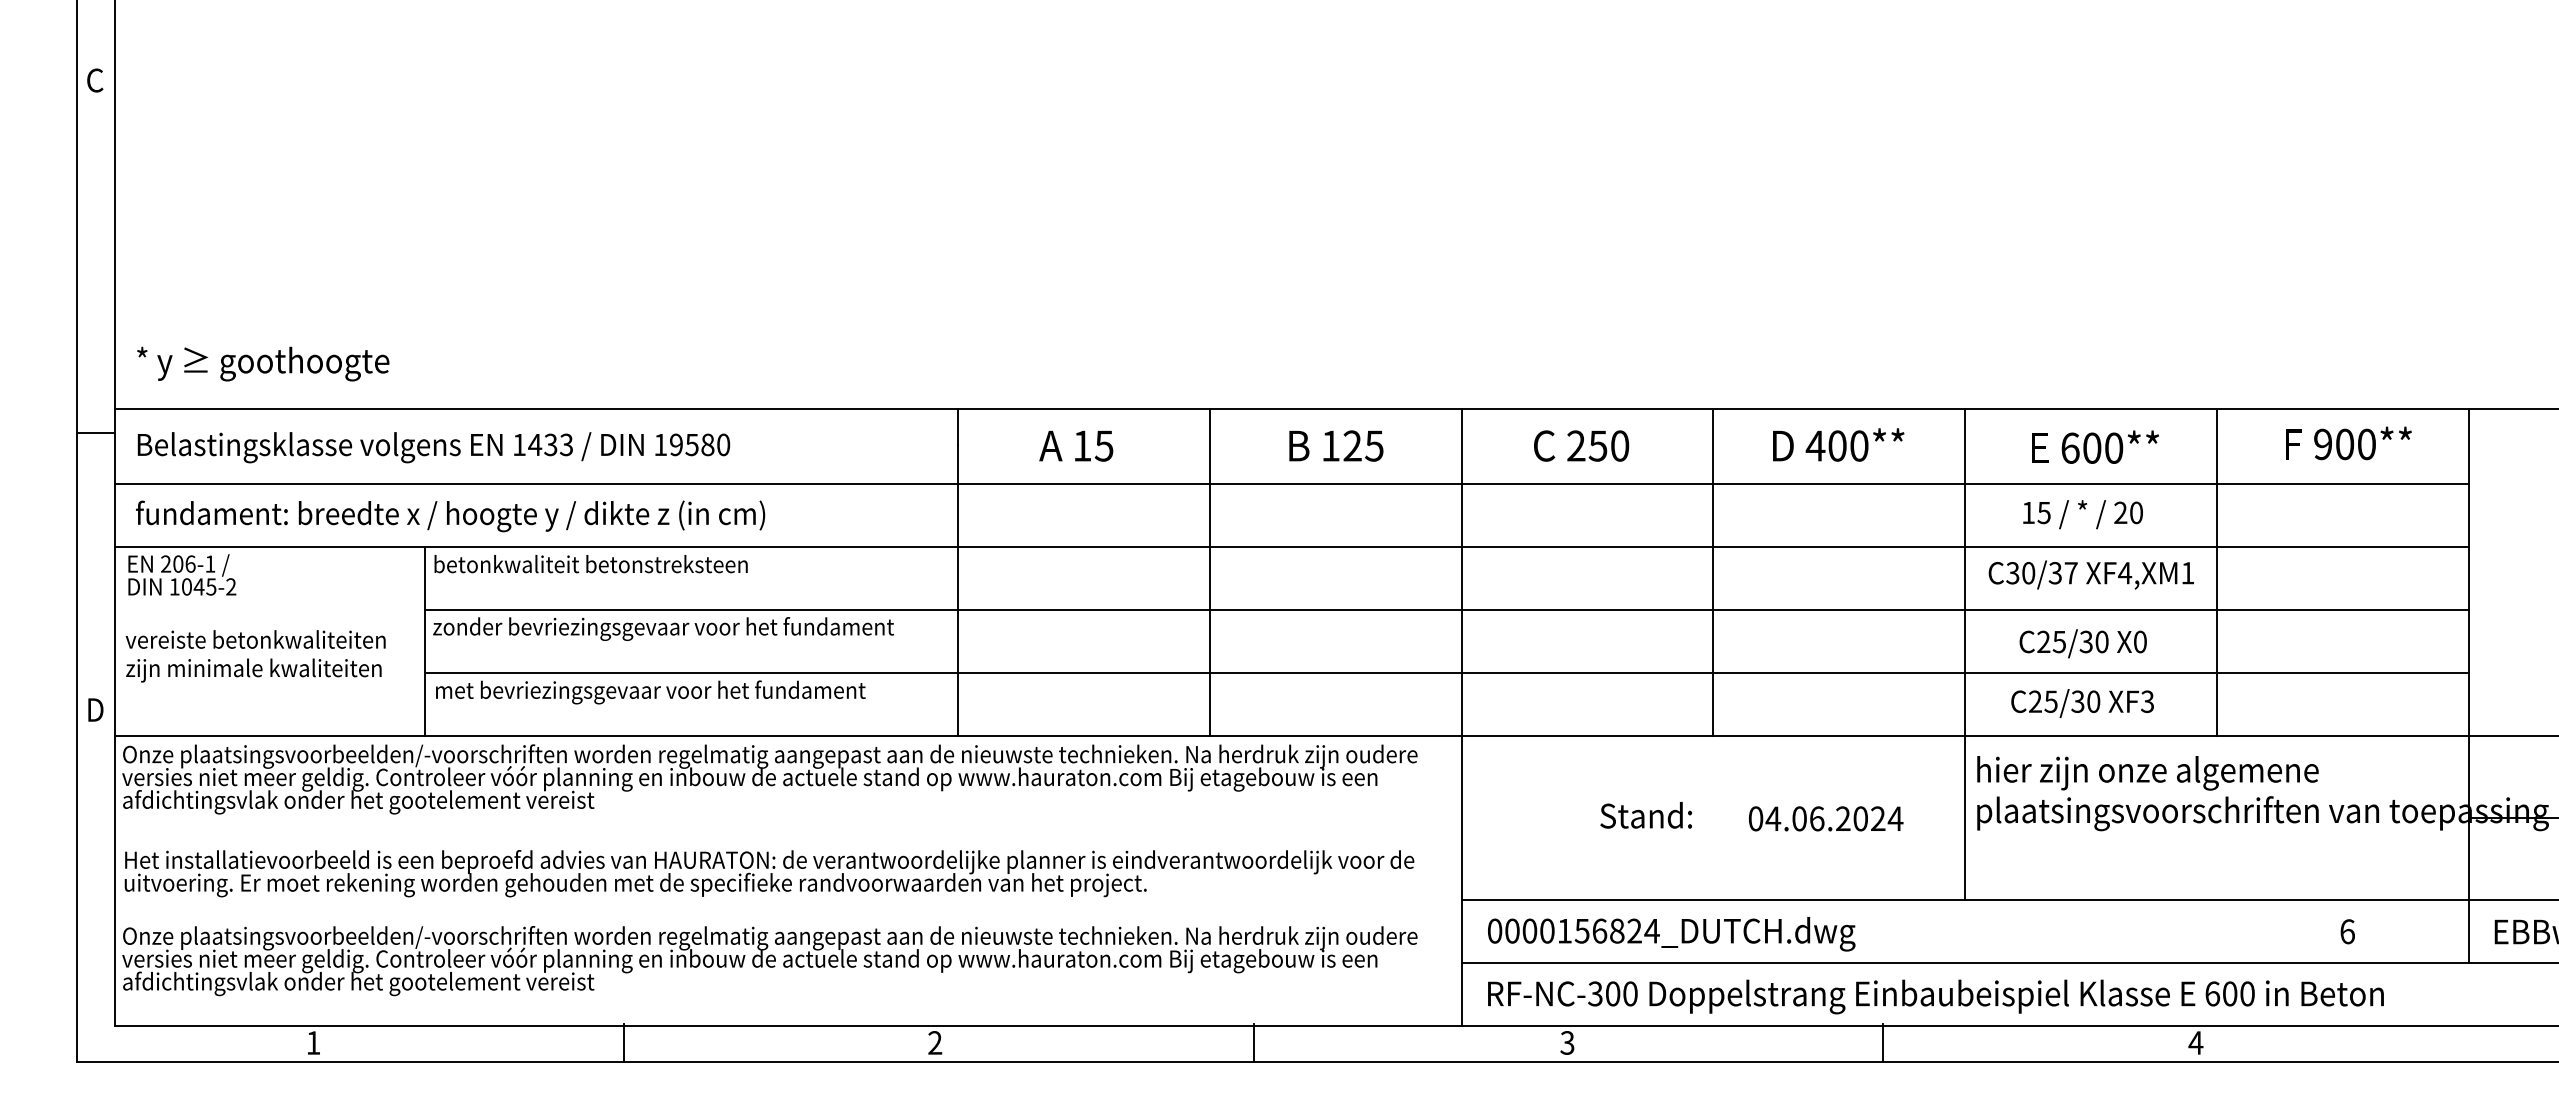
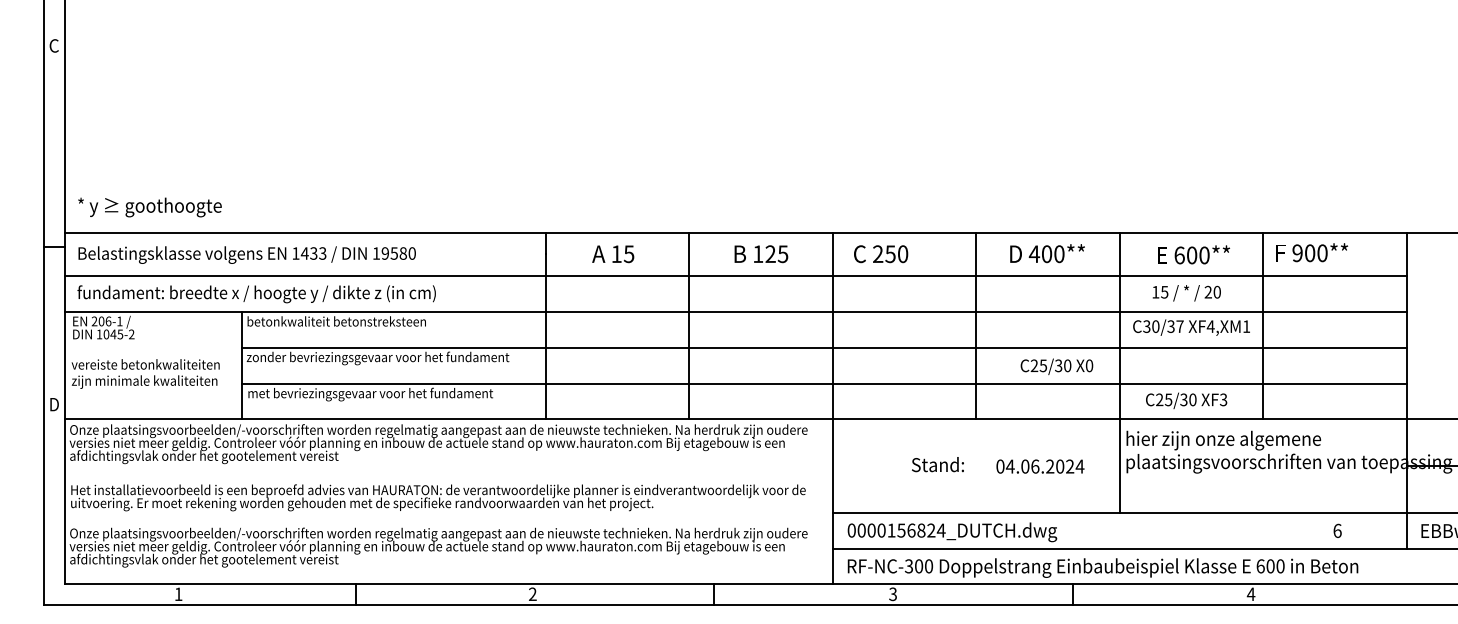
text: (2347, 443) -> (1311, 252), moved
text: (1582, 446) -> (881, 254), moved
text: (2082, 643) -> (1056, 366), moved

